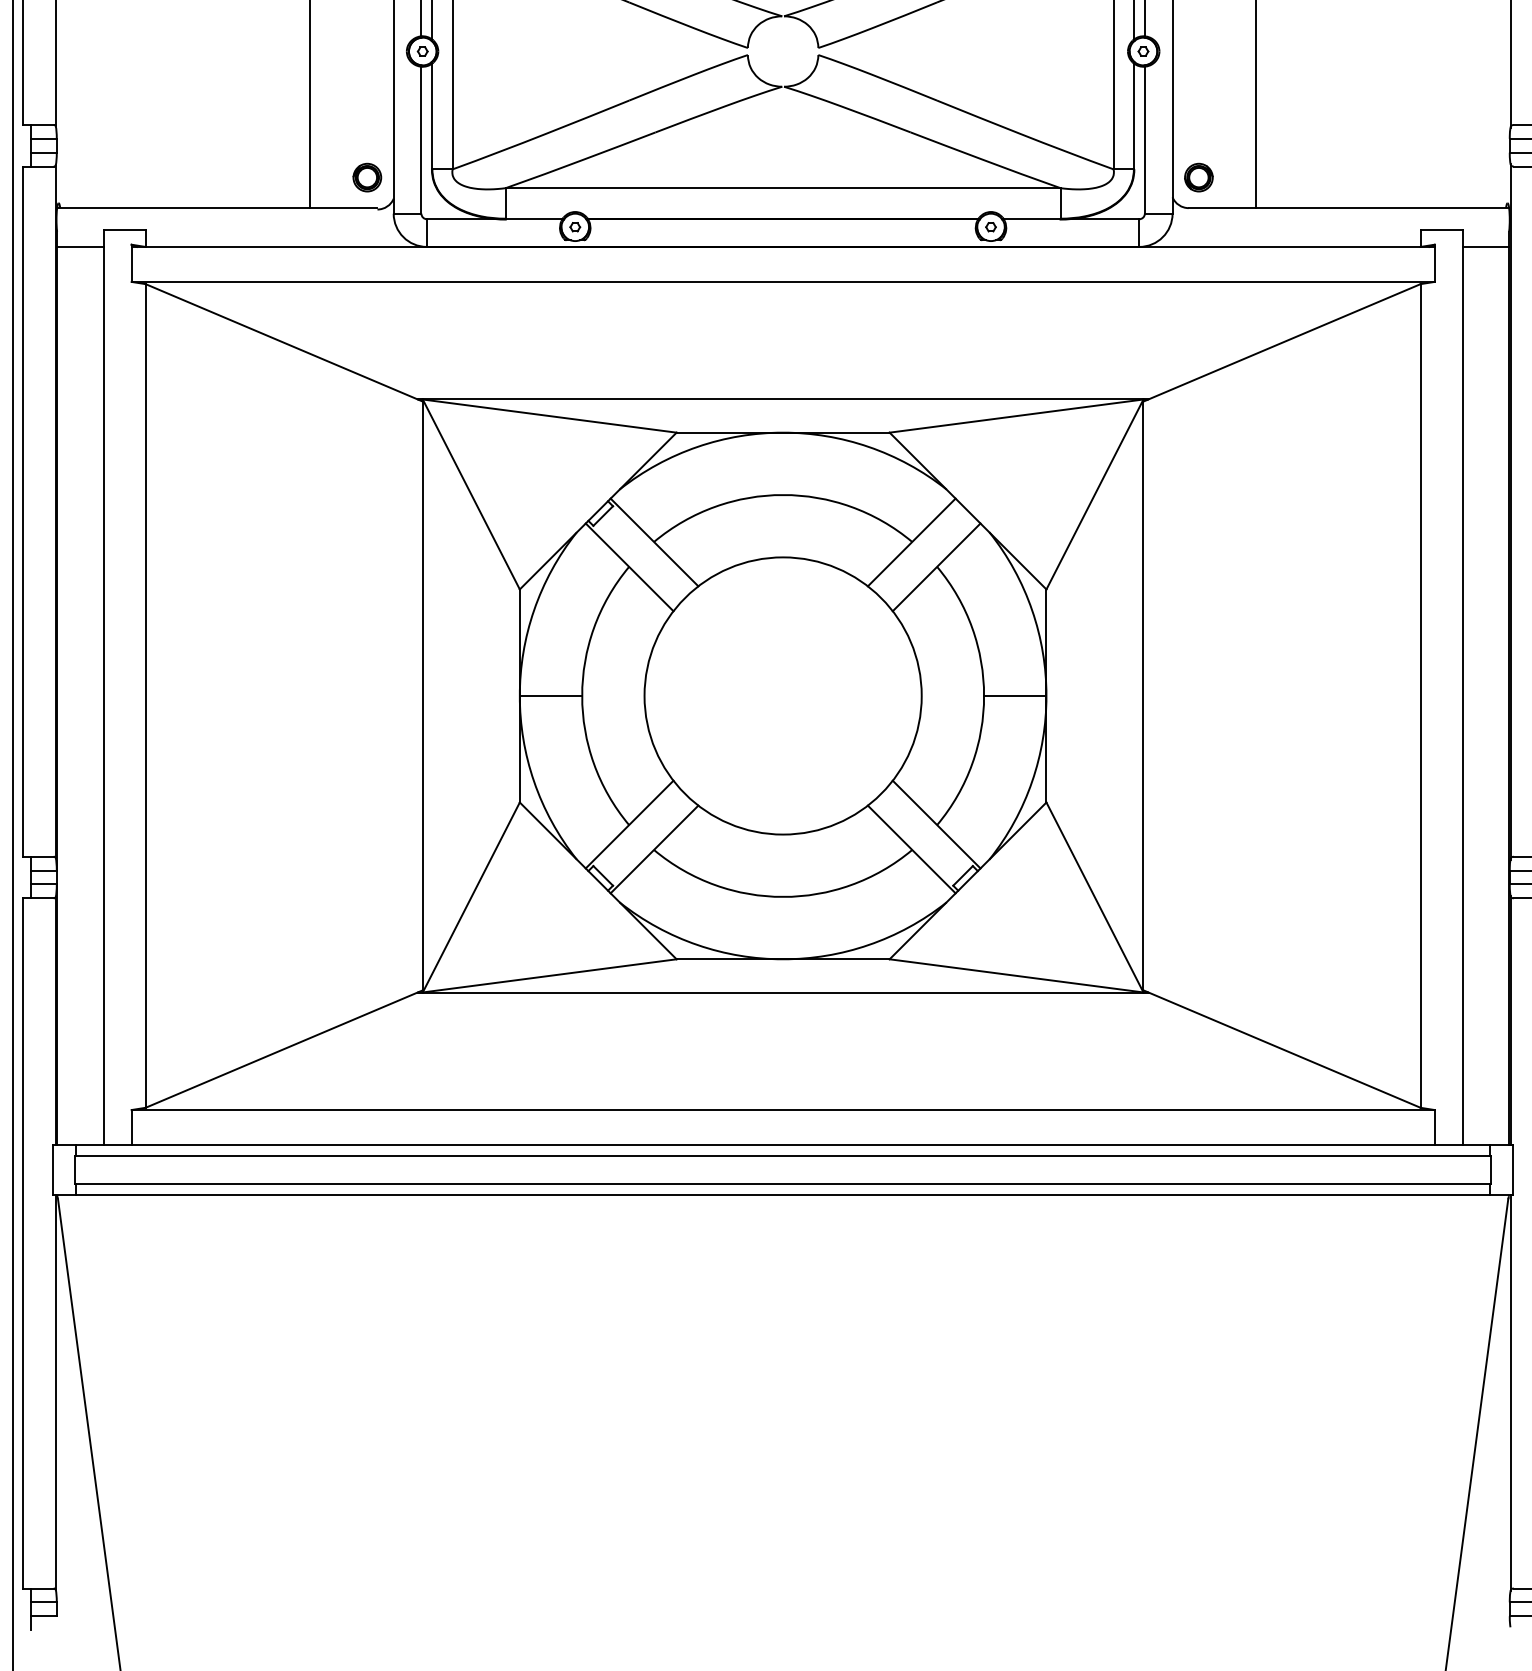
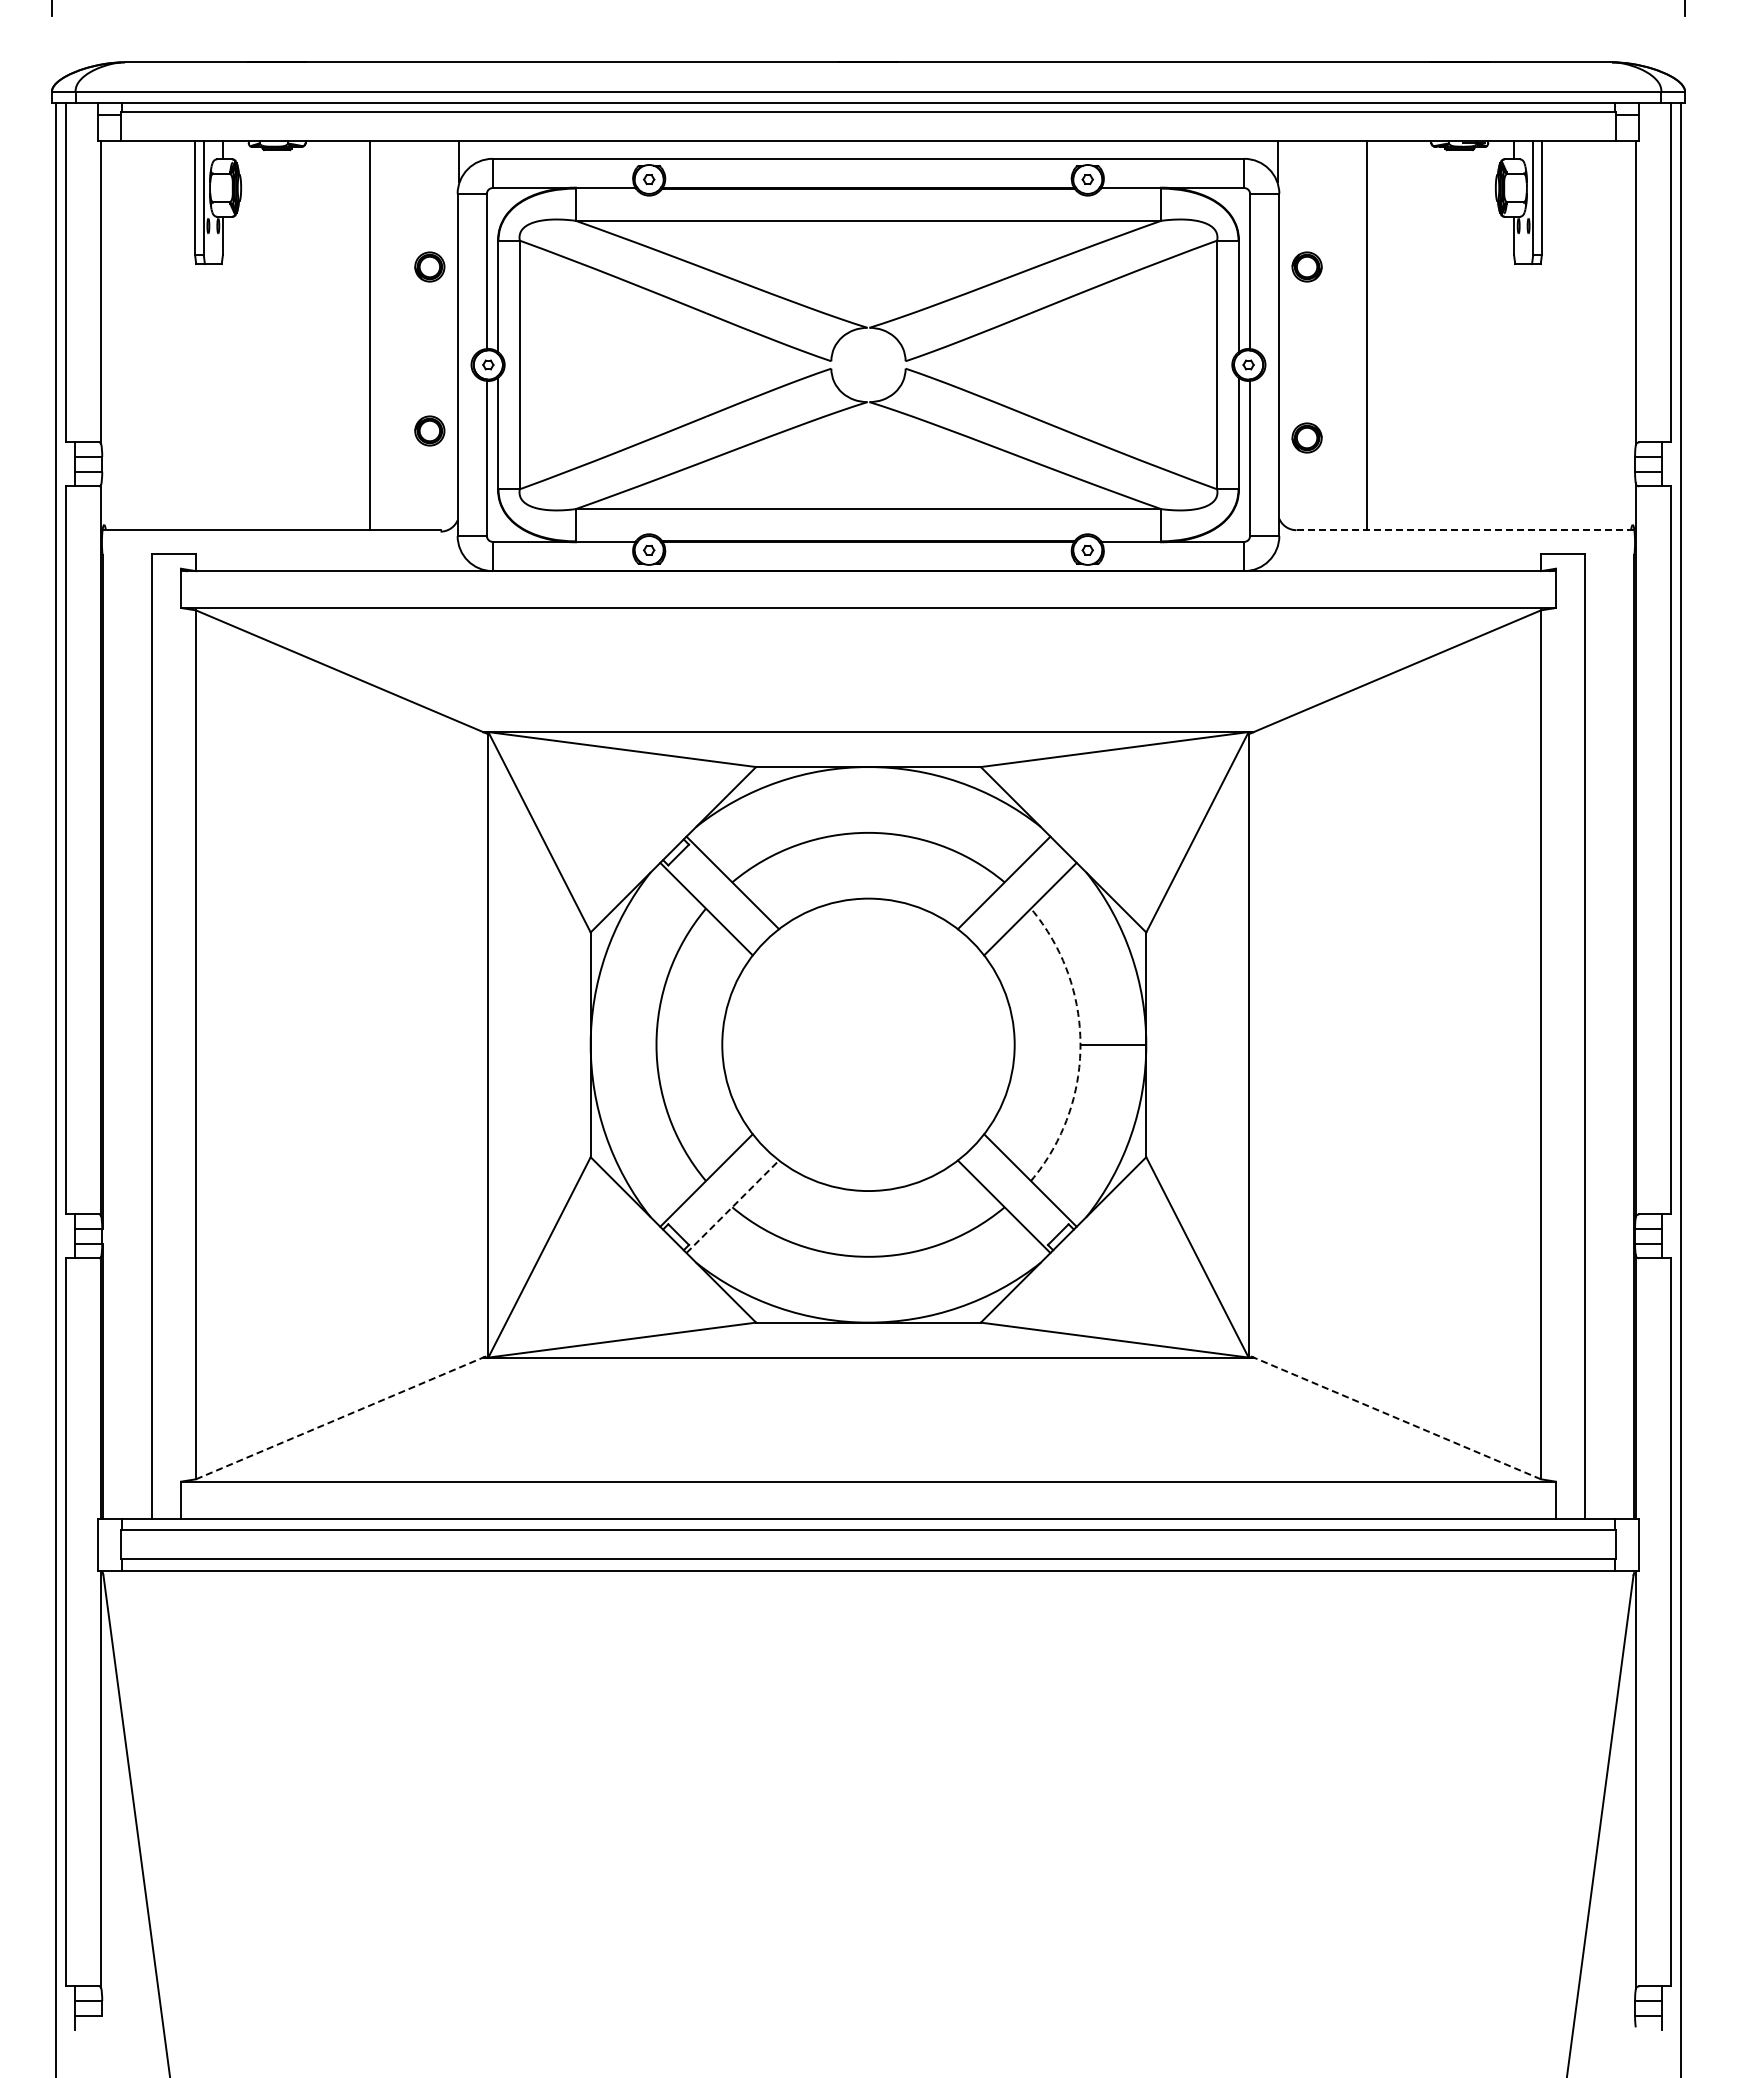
part: (367, 177) -> (429, 430), moved
part: (1198, 177) -> (1306, 437), moved
line: (1349, 208) -> (1465, 530), solid -> dashed
line: (79, 247) -> (126, 571), removed
line: (1485, 247) -> (1609, 571), removed
line: (550, 695) -> (623, 1044), removed
arc: (984, 695) -> (1080, 1044), solid -> dashed
line: (655, 849) -> (733, 1206), solid -> dashed
line: (284, 1049) -> (342, 1417), solid -> dashed
line: (1281, 1049) -> (1394, 1417), solid -> dashed

